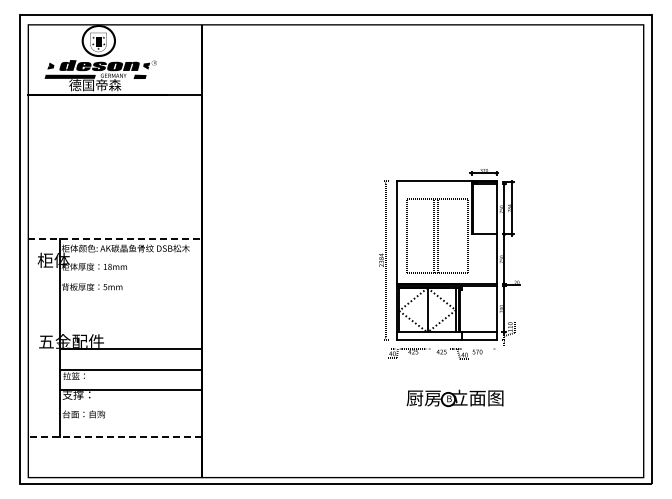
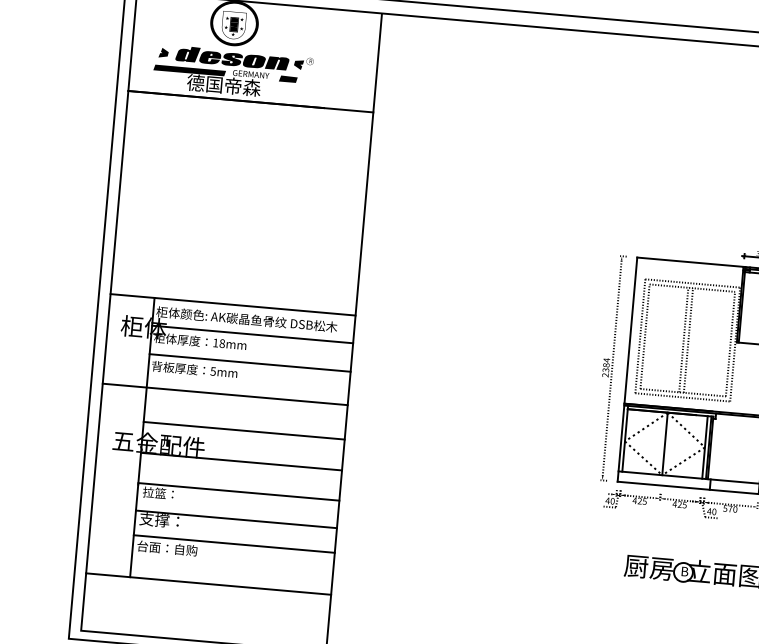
line: (115, 238) -> (233, 304), dashed -> solid
line: (130, 258) -> (252, 334), added
line: (130, 278) -> (249, 362), added
line: (114, 302) -> (224, 394), added
line: (130, 326) -> (243, 430), added
line: (130, 407) -> (233, 544), added
line: (115, 436) -> (209, 583), dashed -> solid

